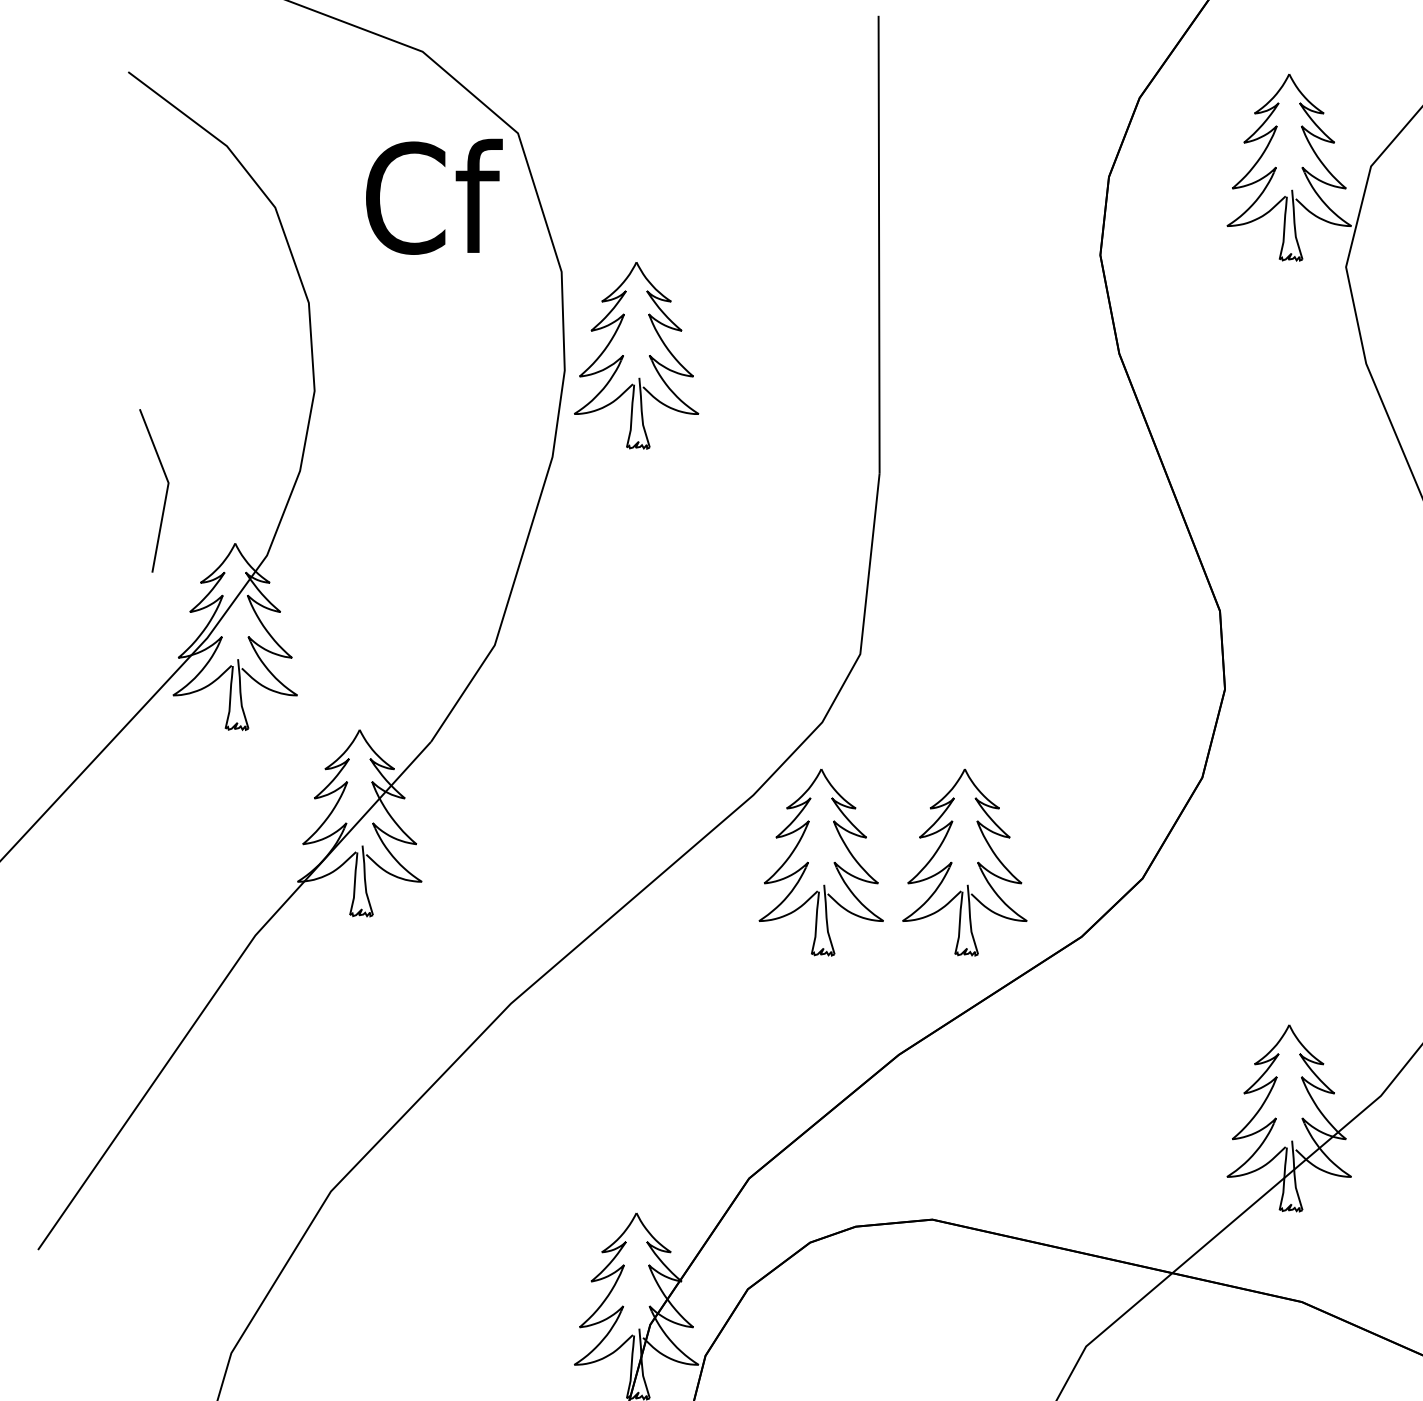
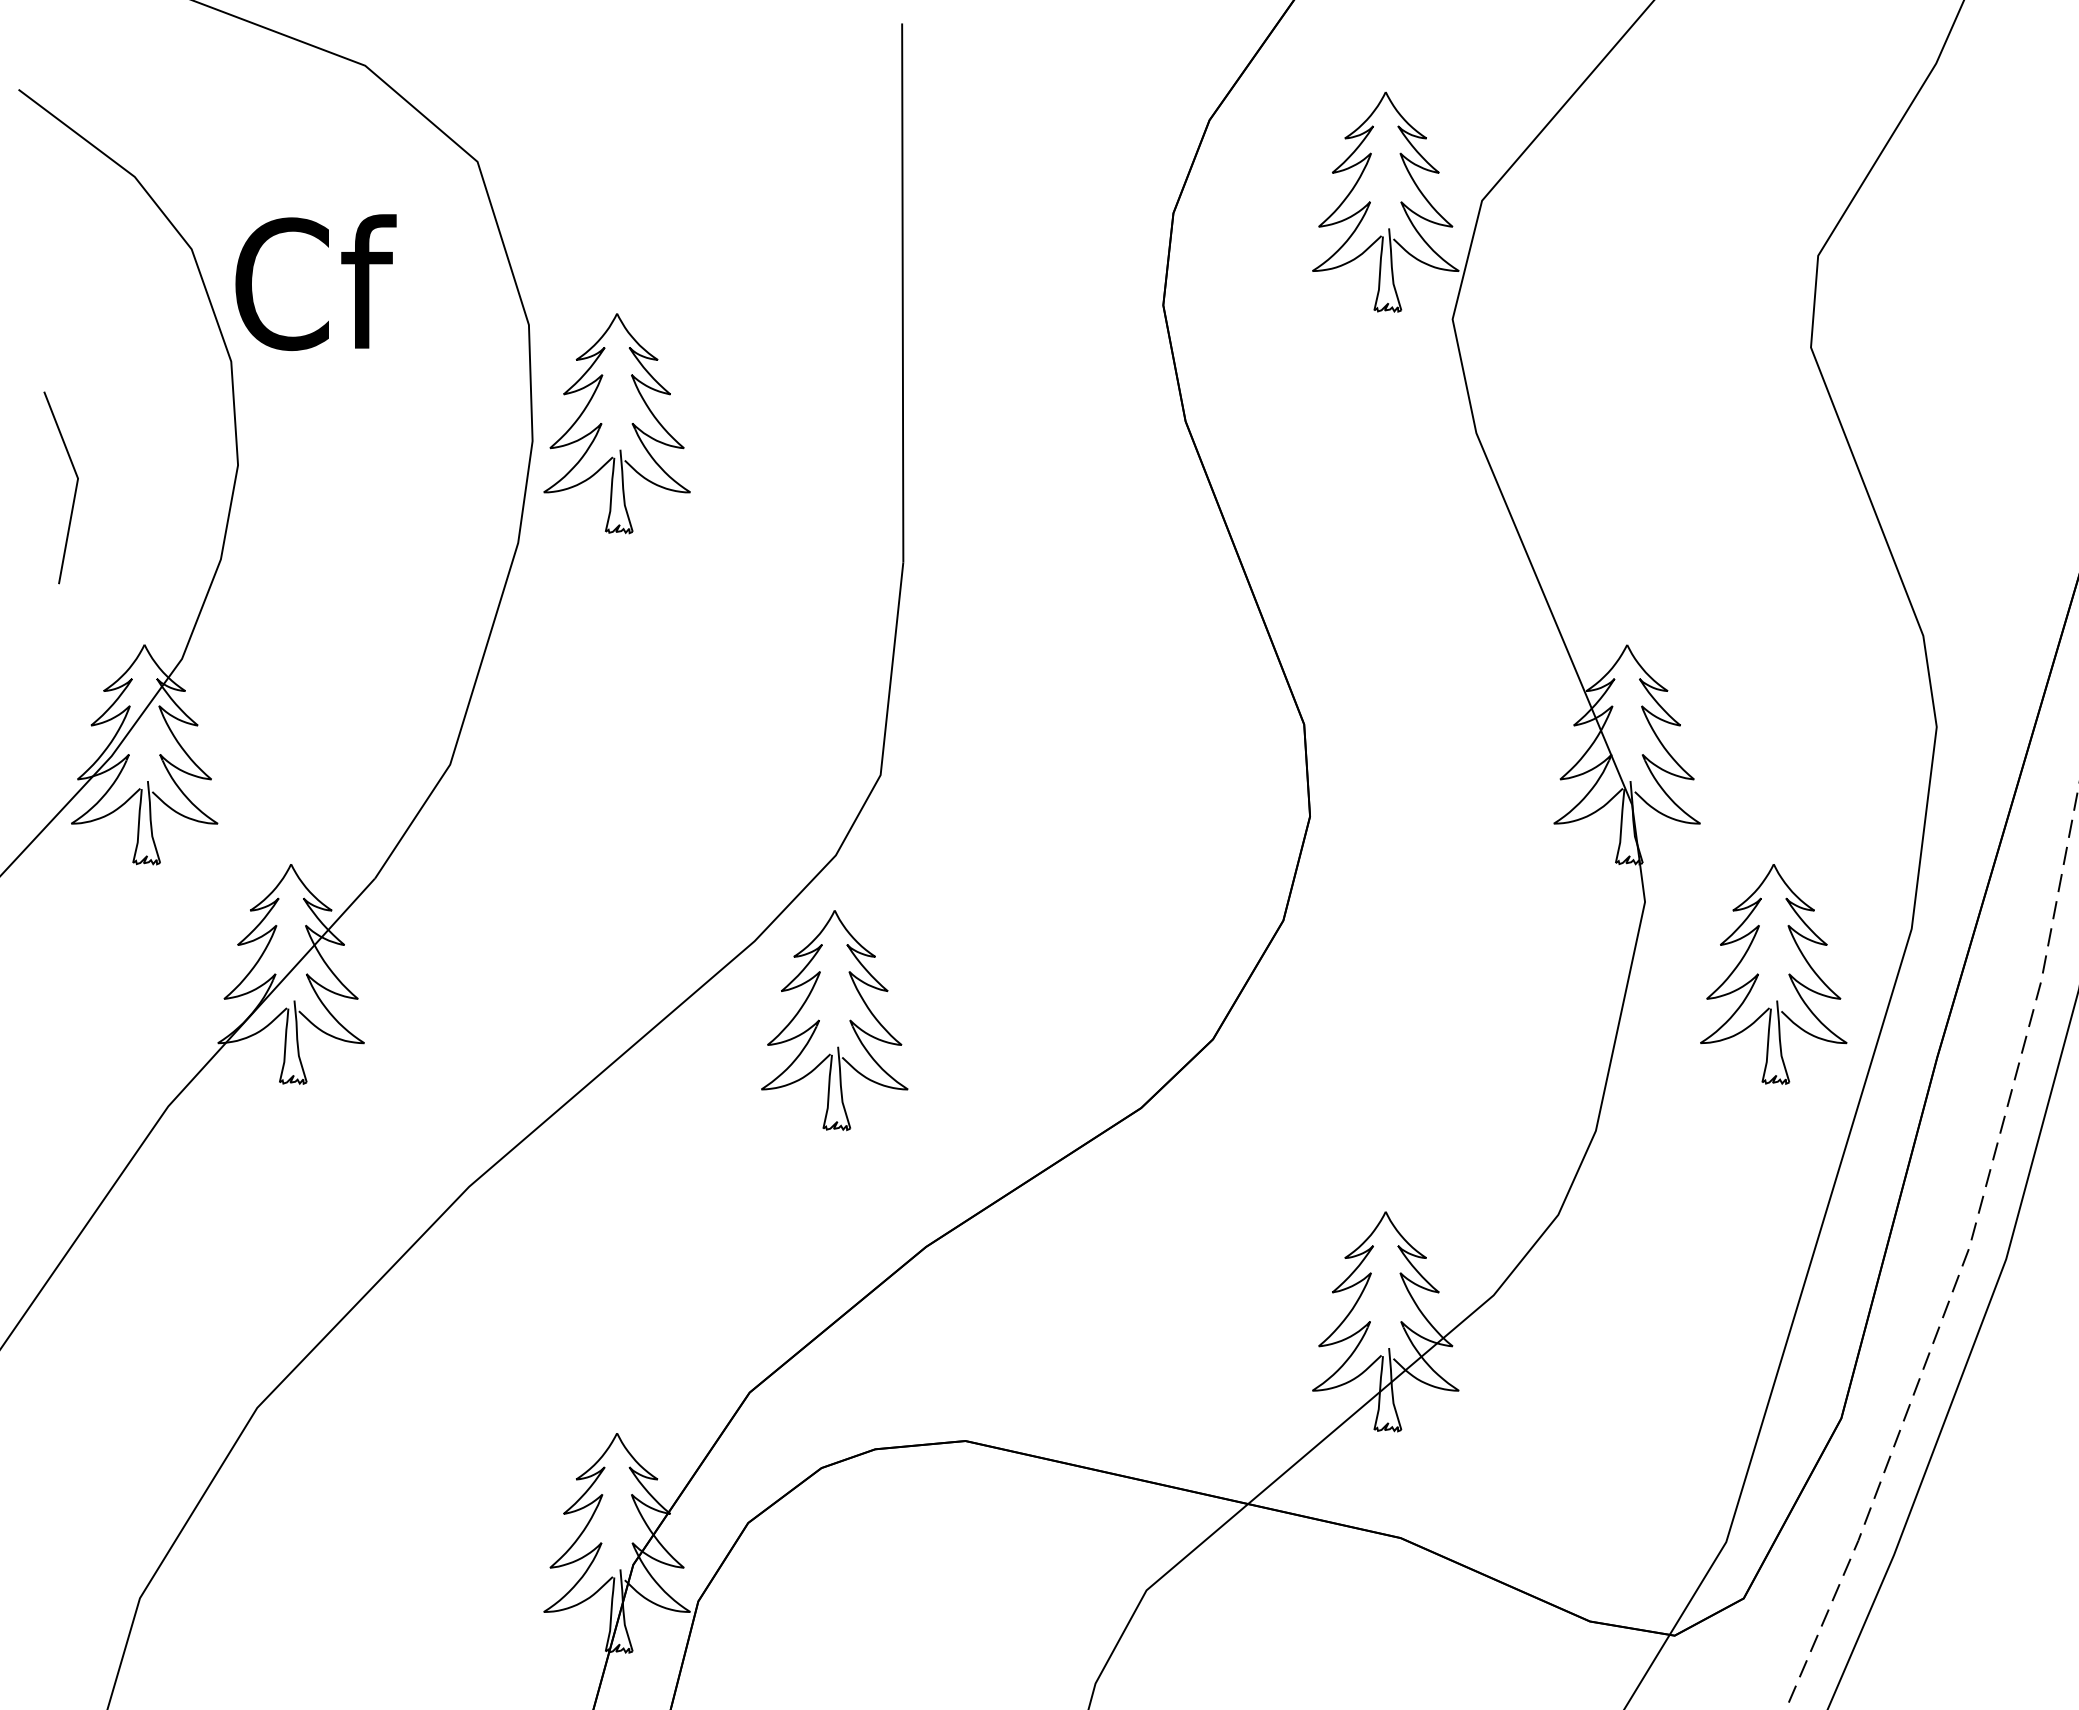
text: (433, 196) -> (315, 282), moved
line: (165, 493) -> (74, 491), moved
part: (951, 862) -> (988, 1020), removed

